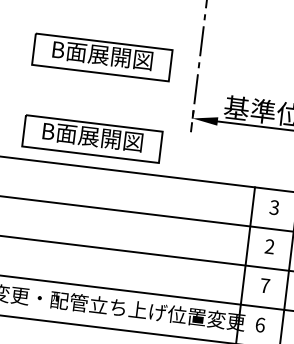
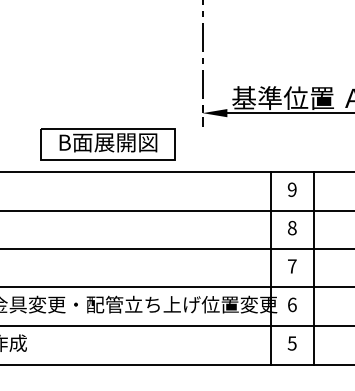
part: (101, 57) -> (107, 64), removed
text: (273, 207) -> (291, 189), 3 -> 9
text: (268, 247) -> (291, 228), 2 -> 8

